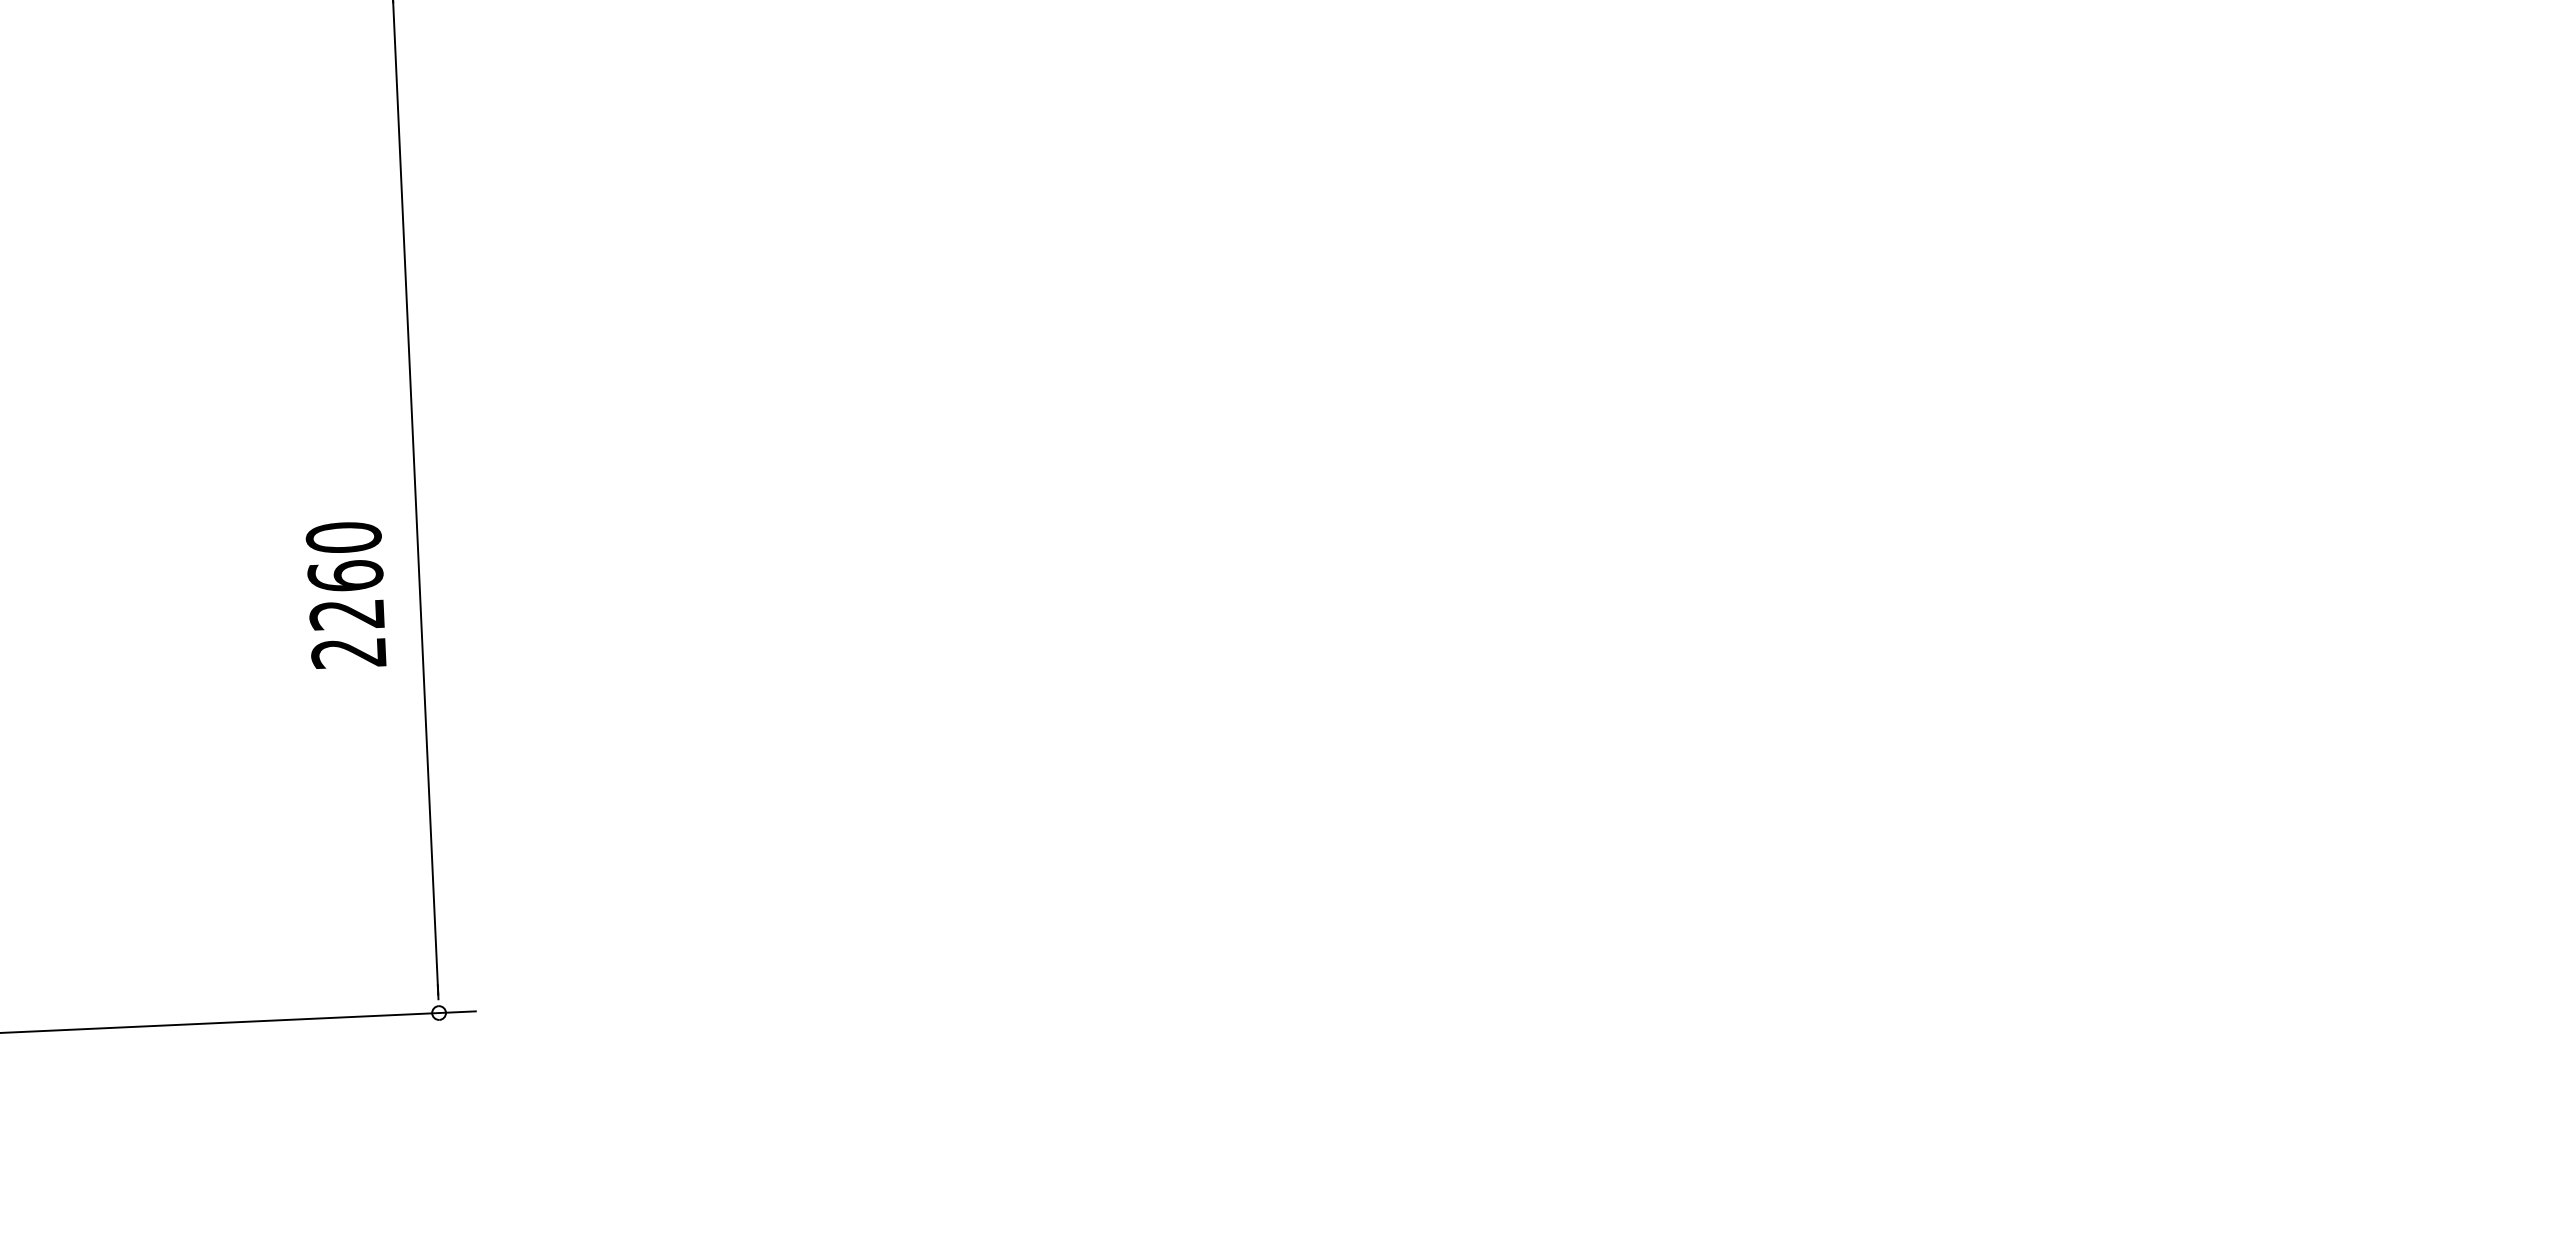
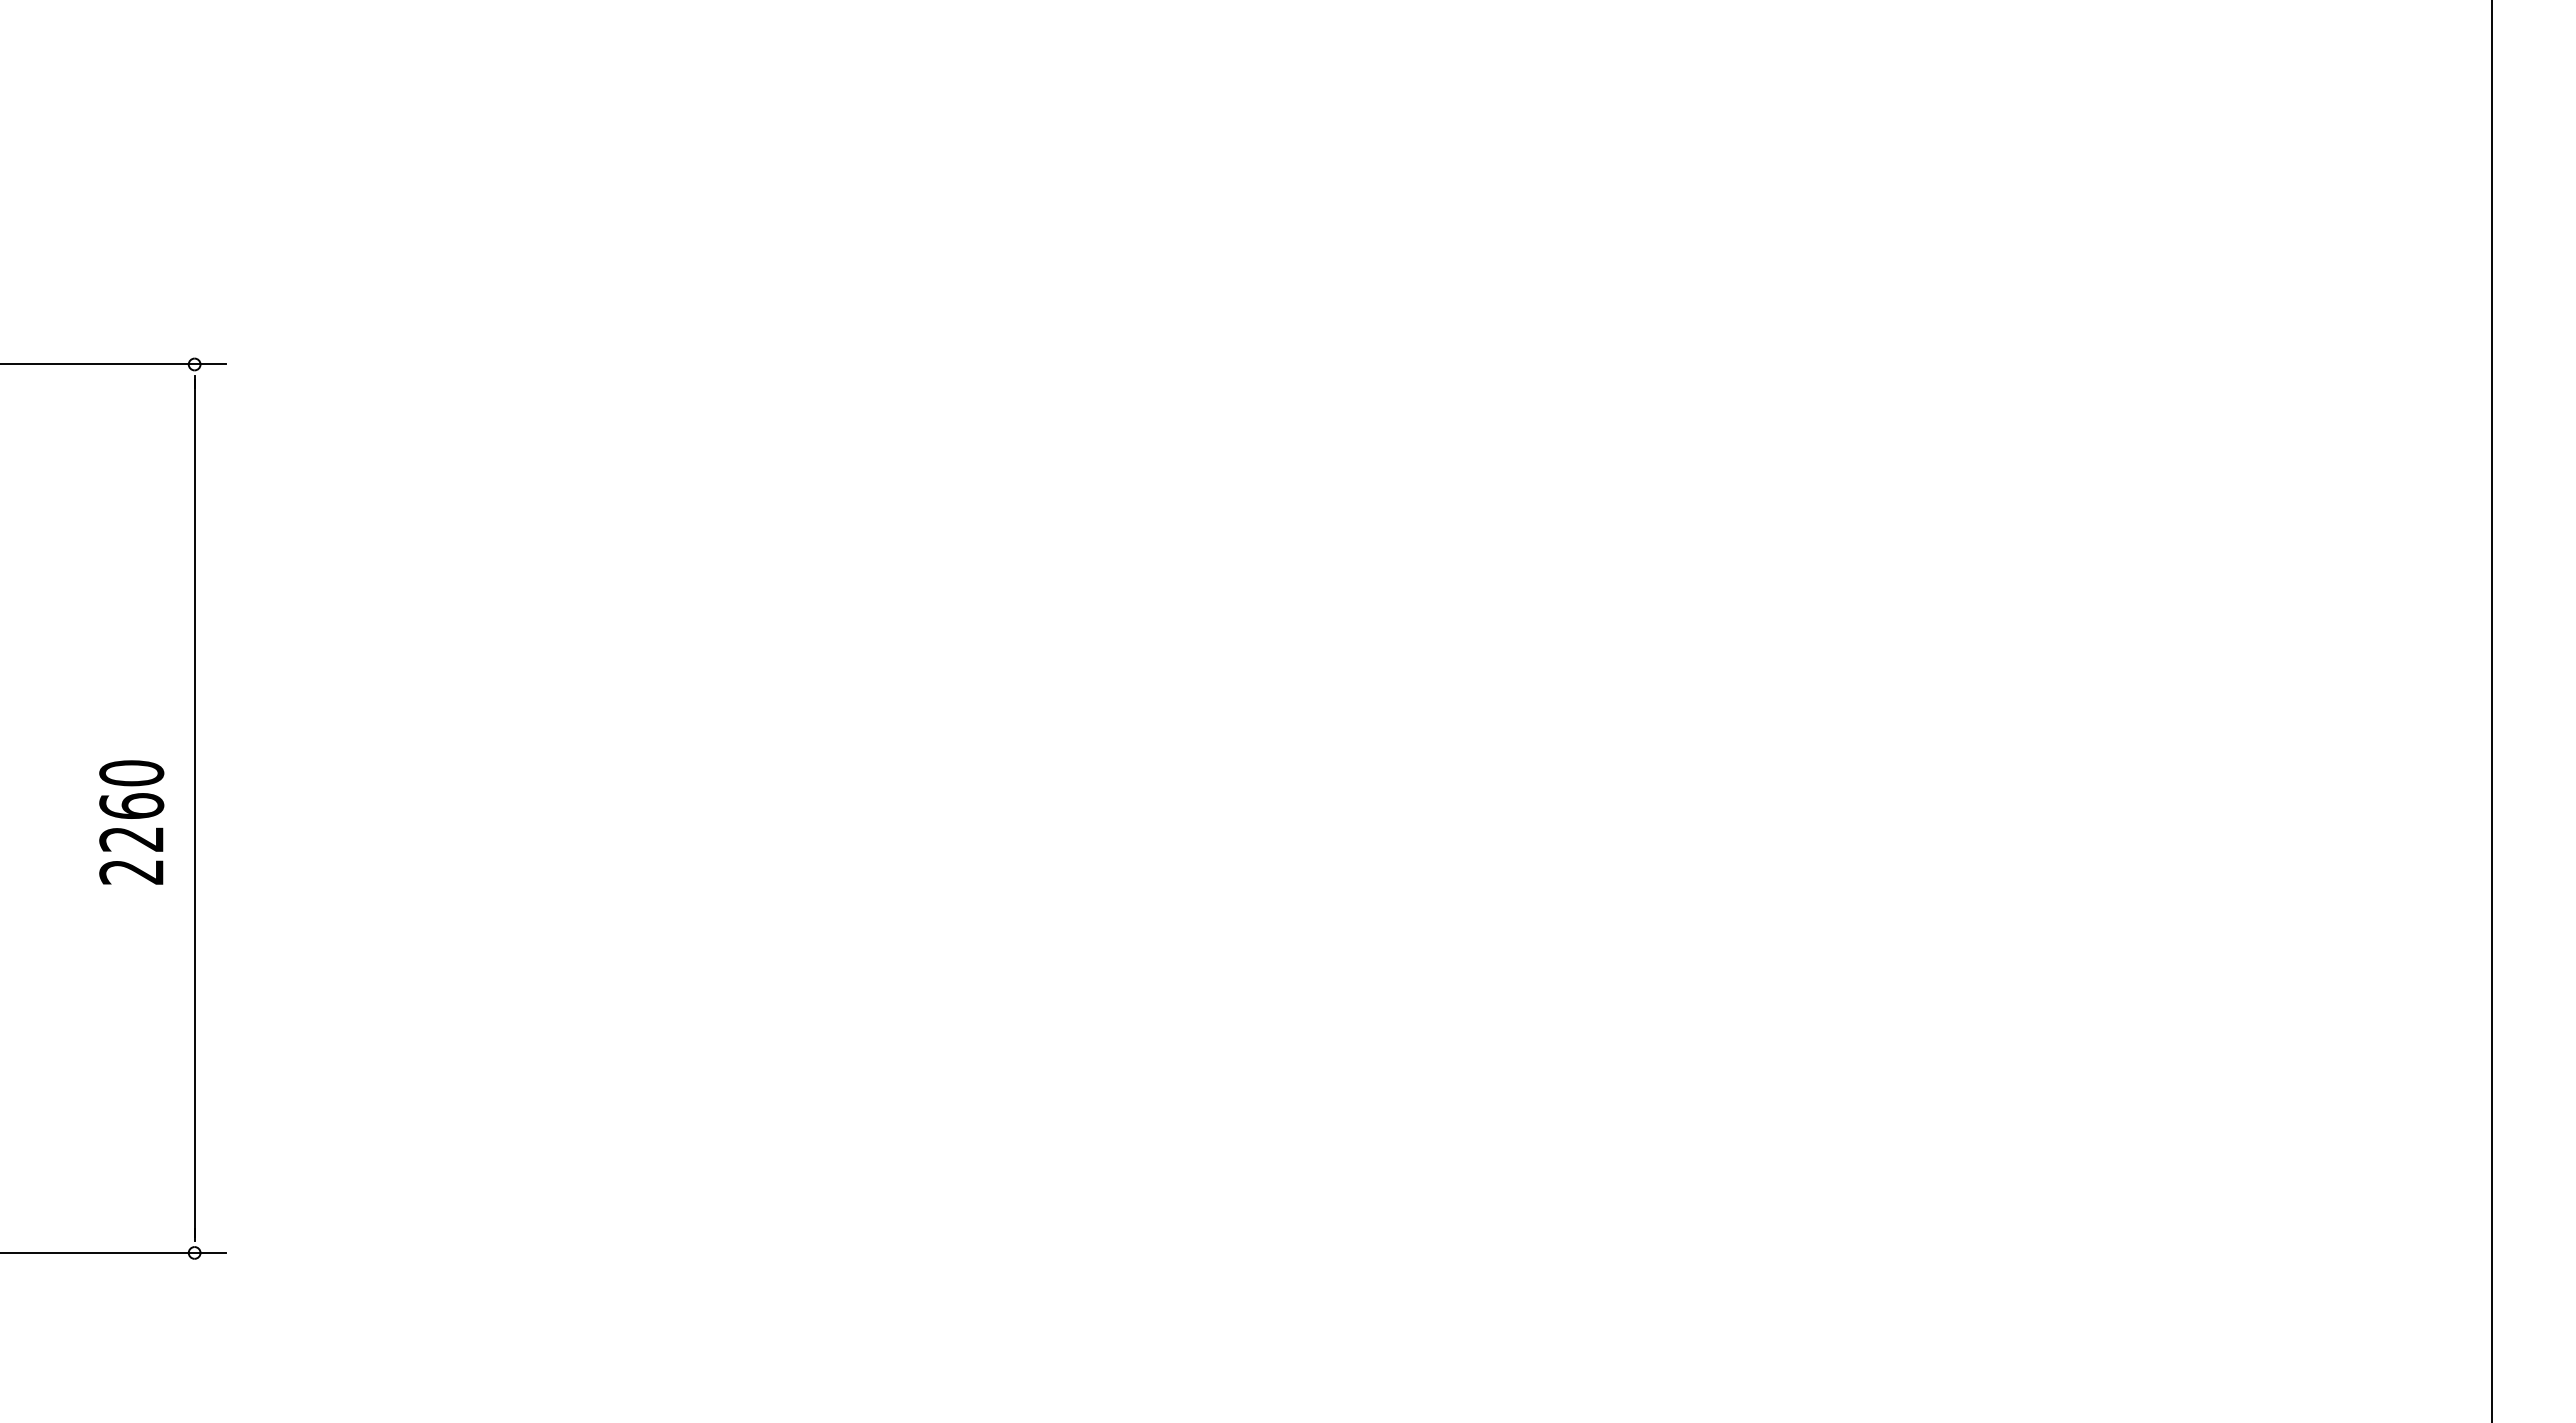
text: (346, 595) -> (131, 822), moved

